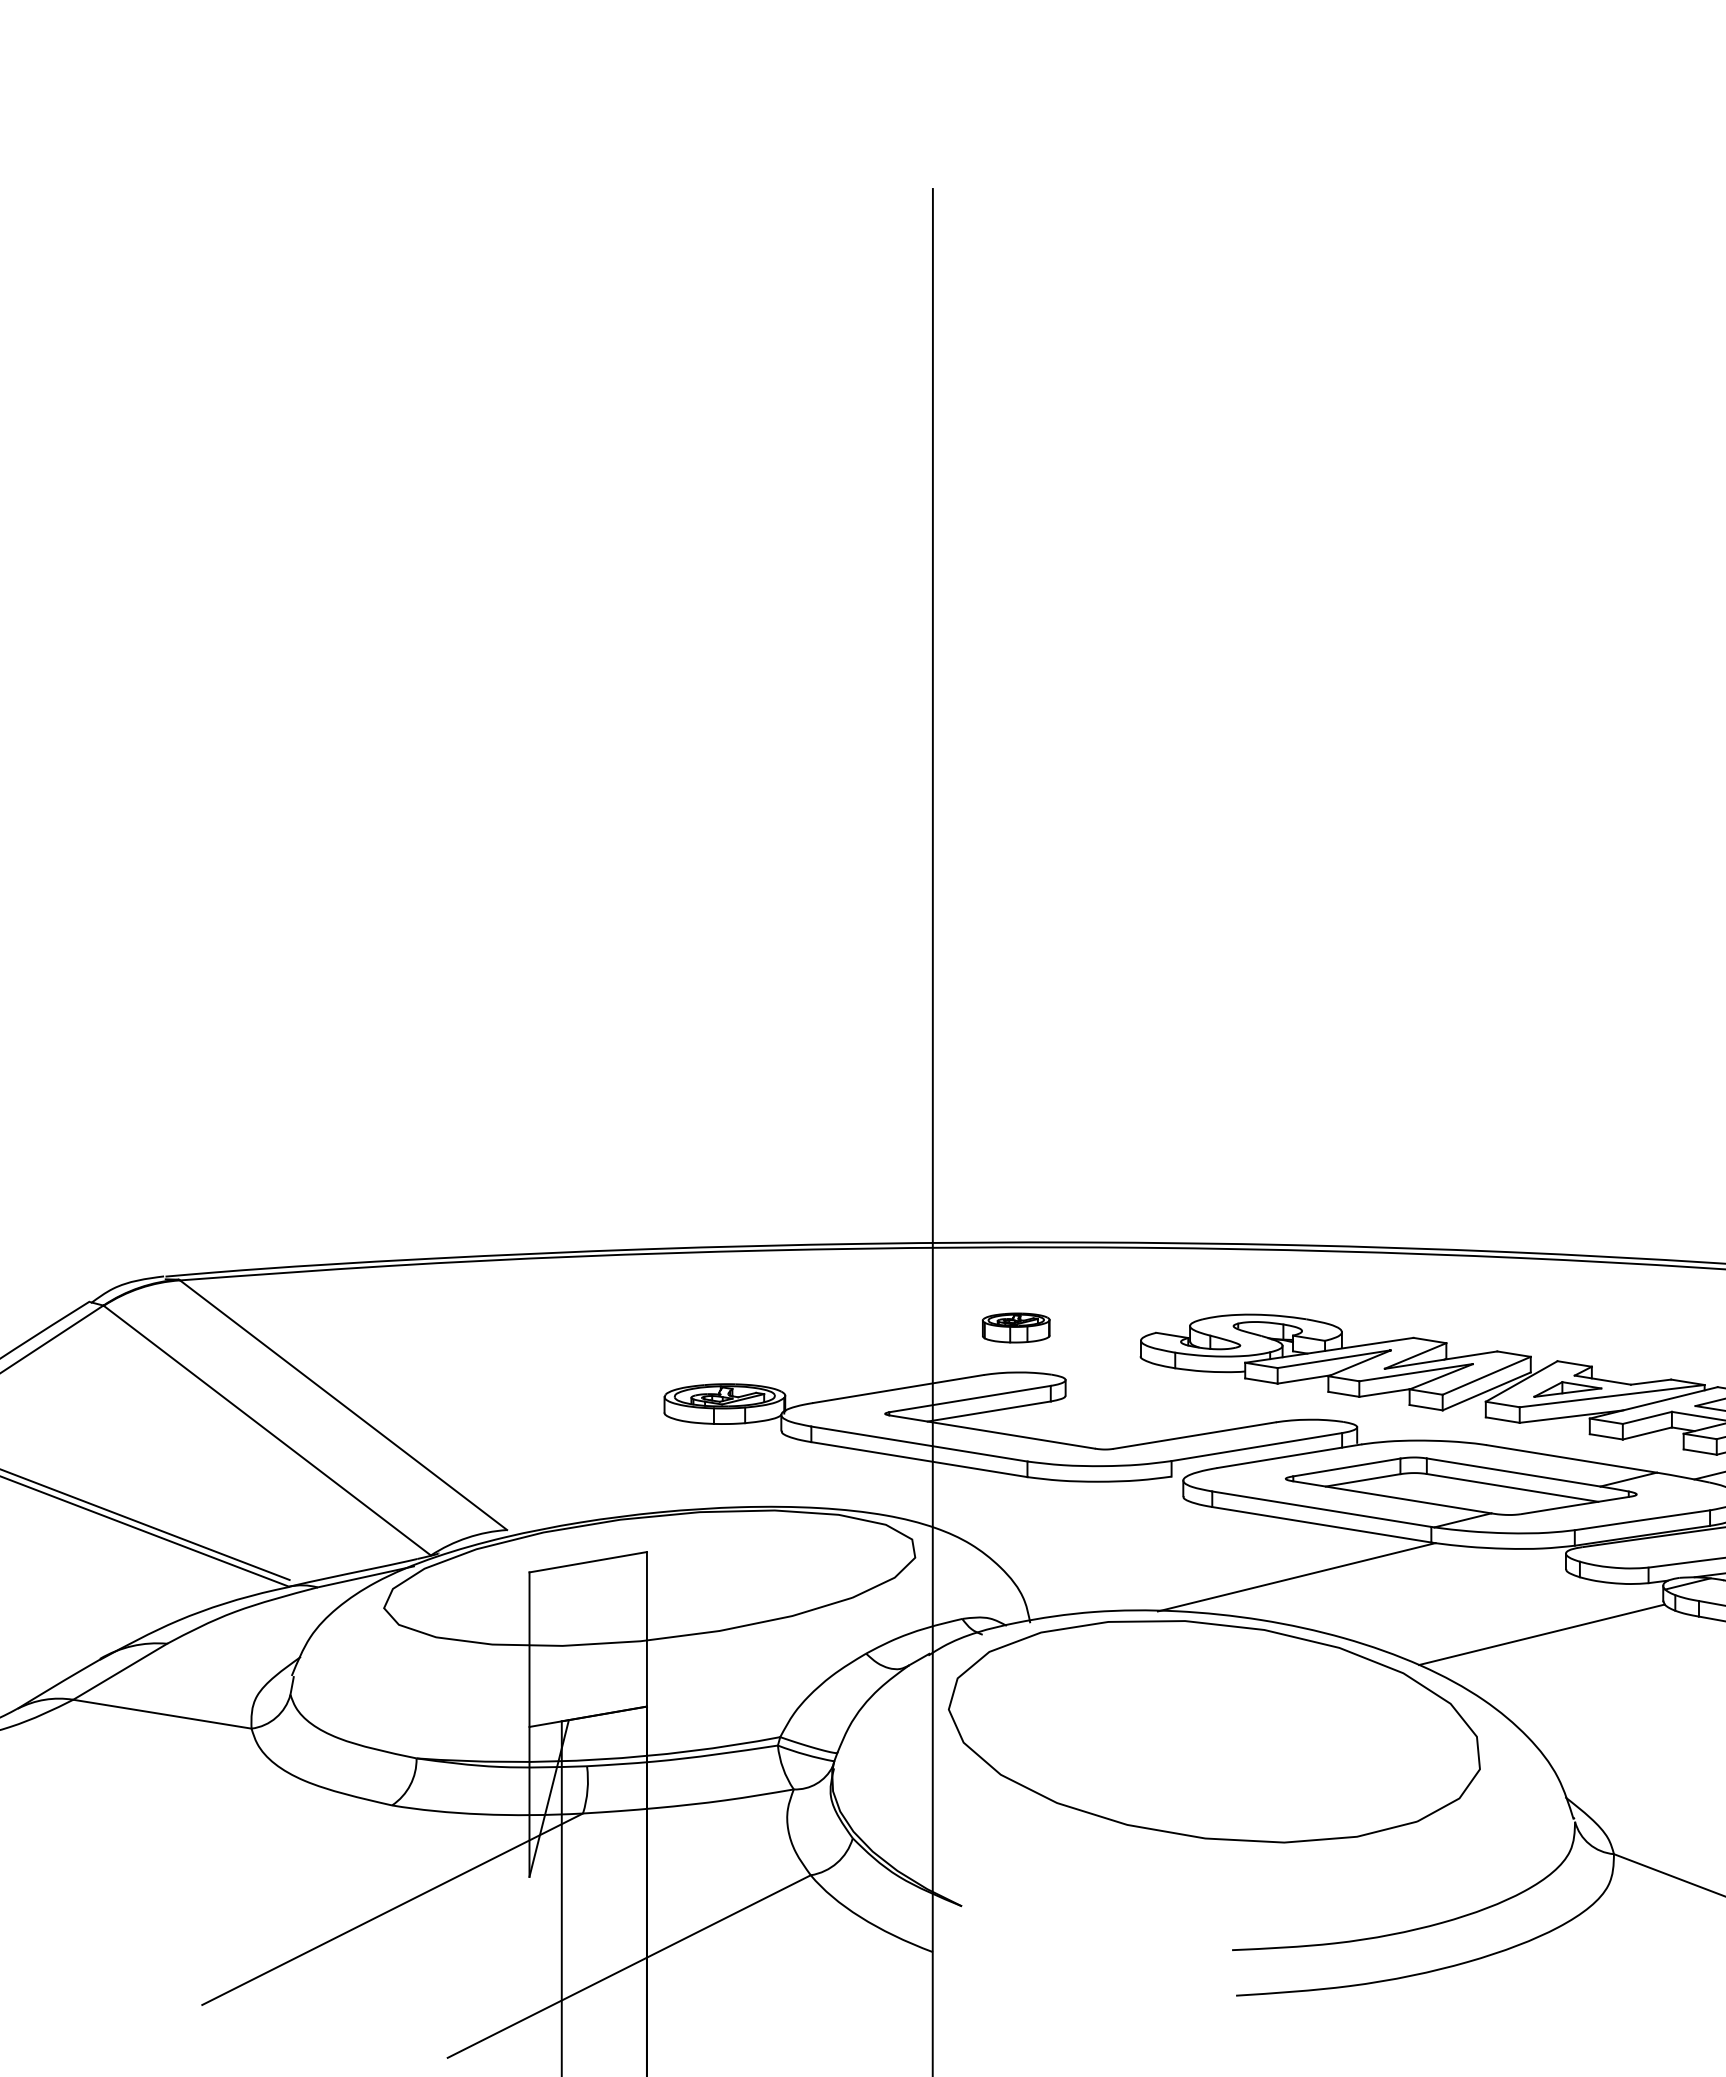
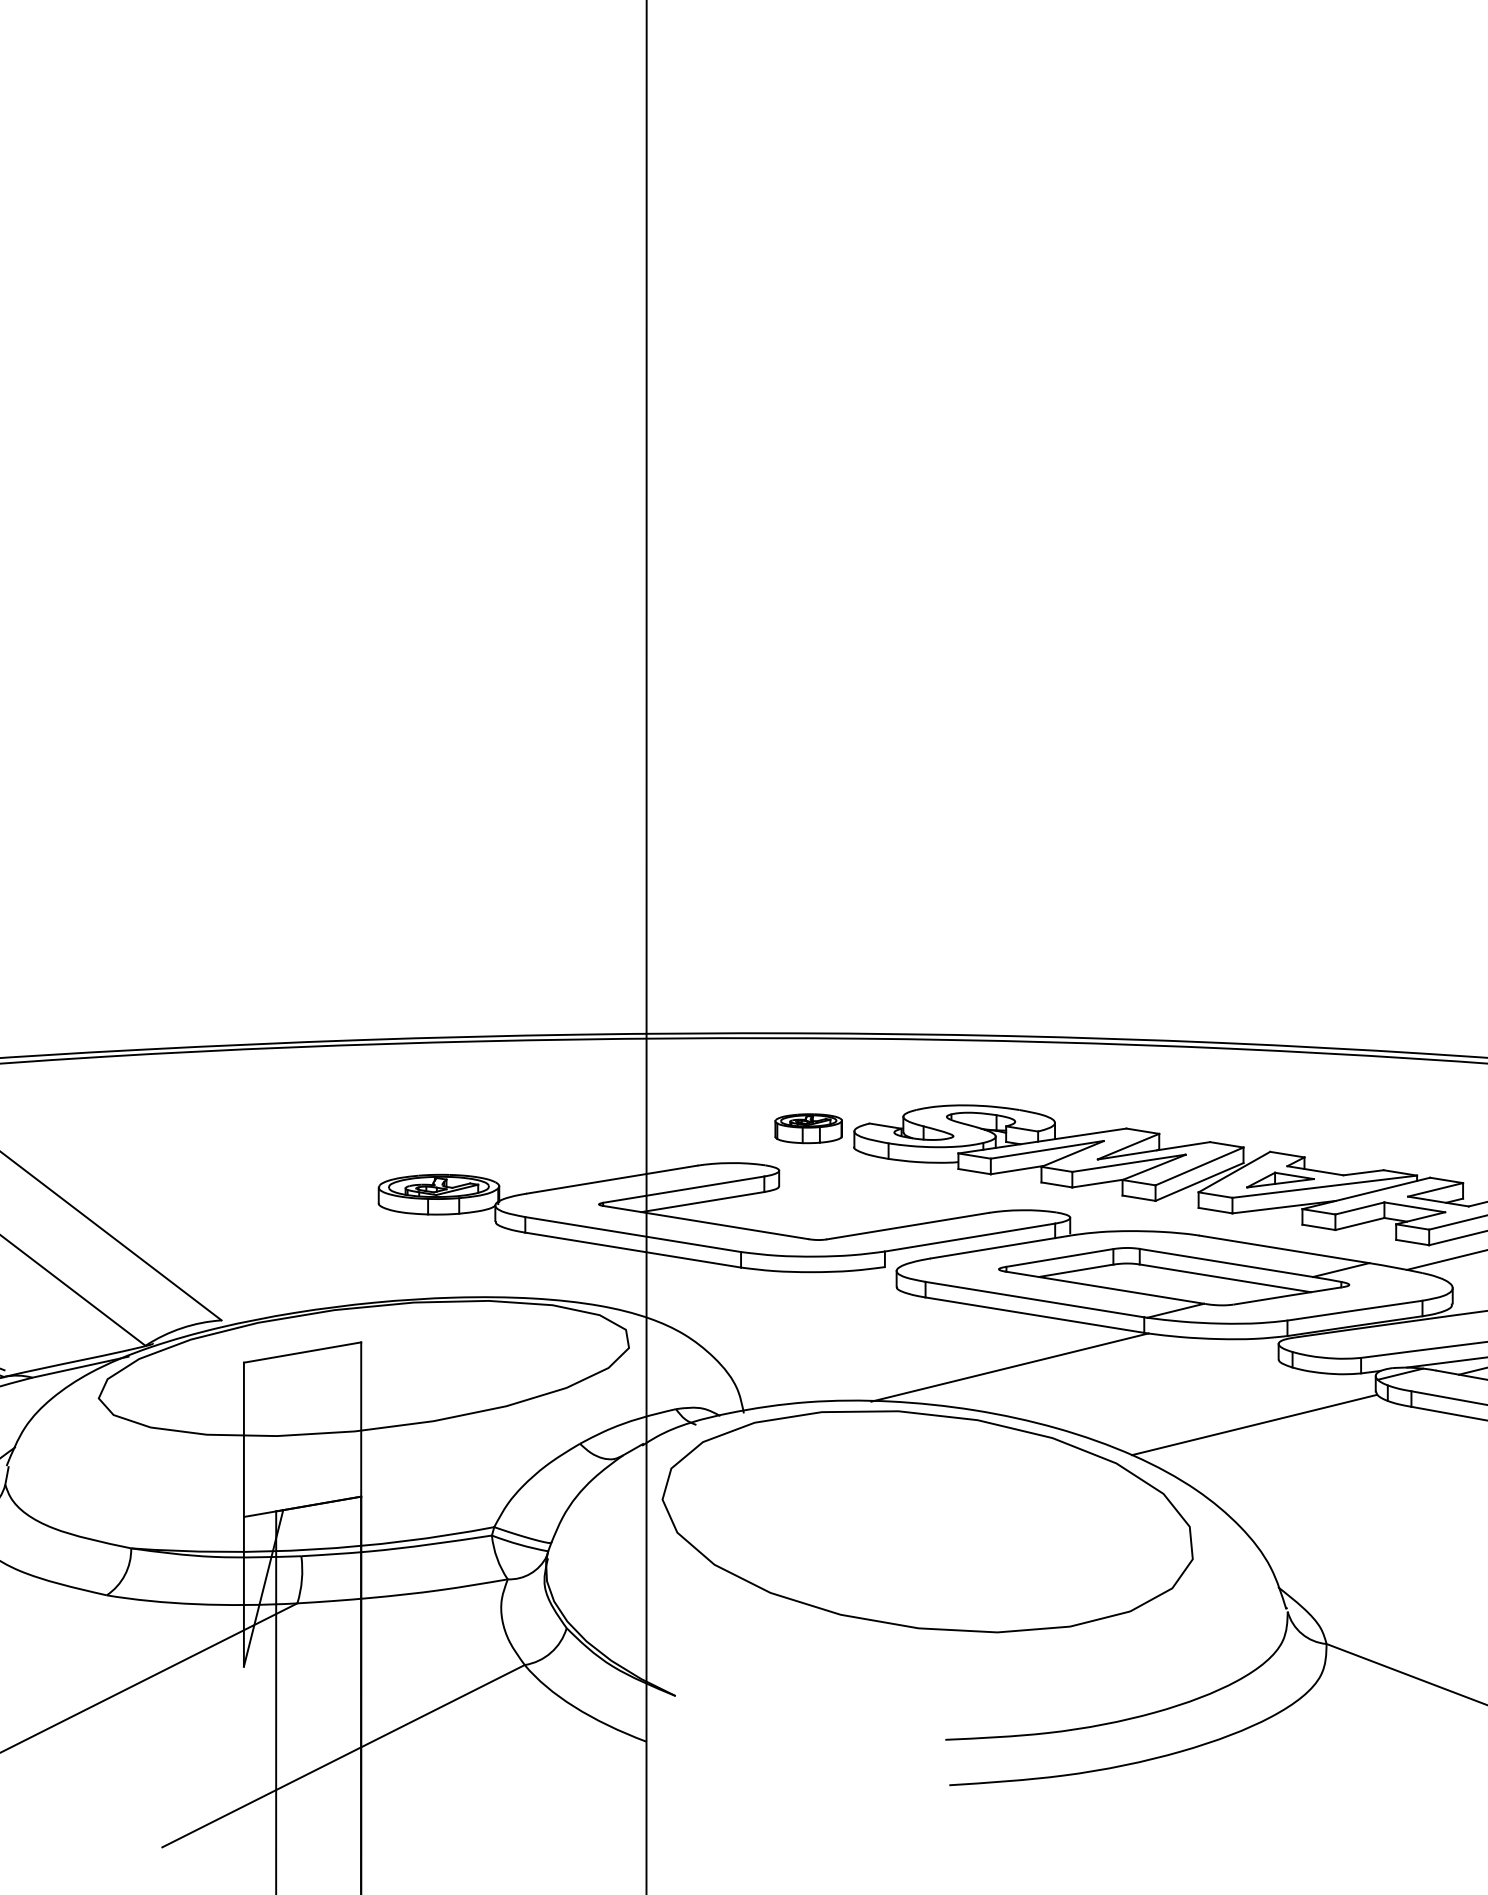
part: (1015, 1327) -> (807, 1128), moved

